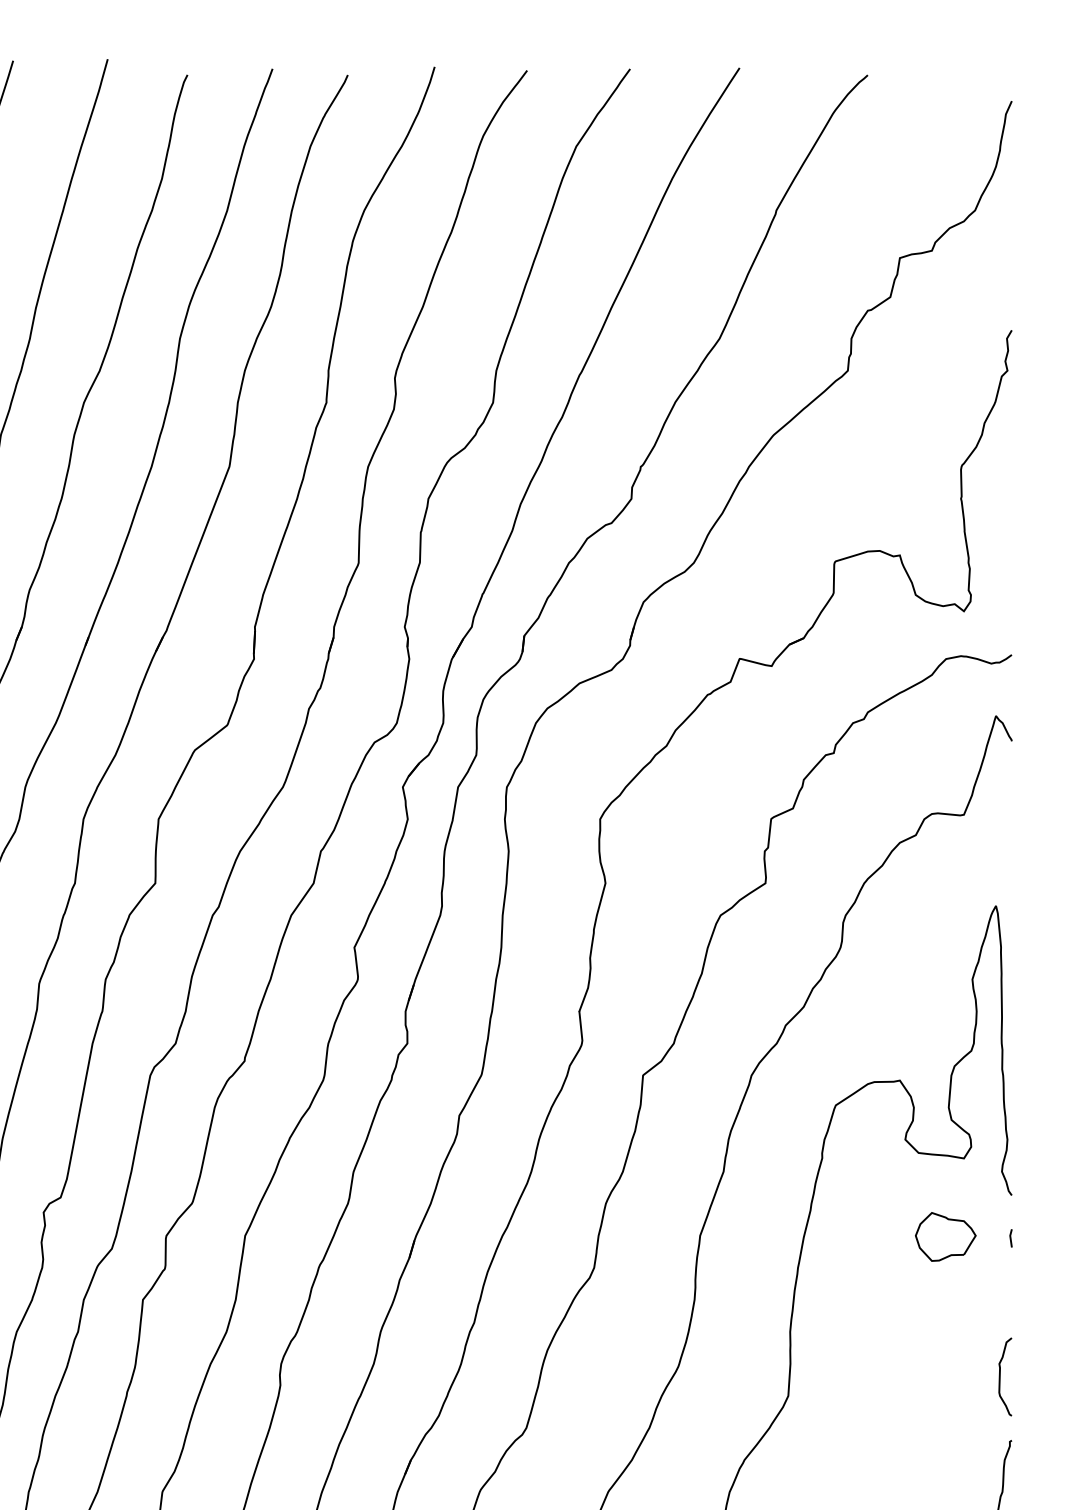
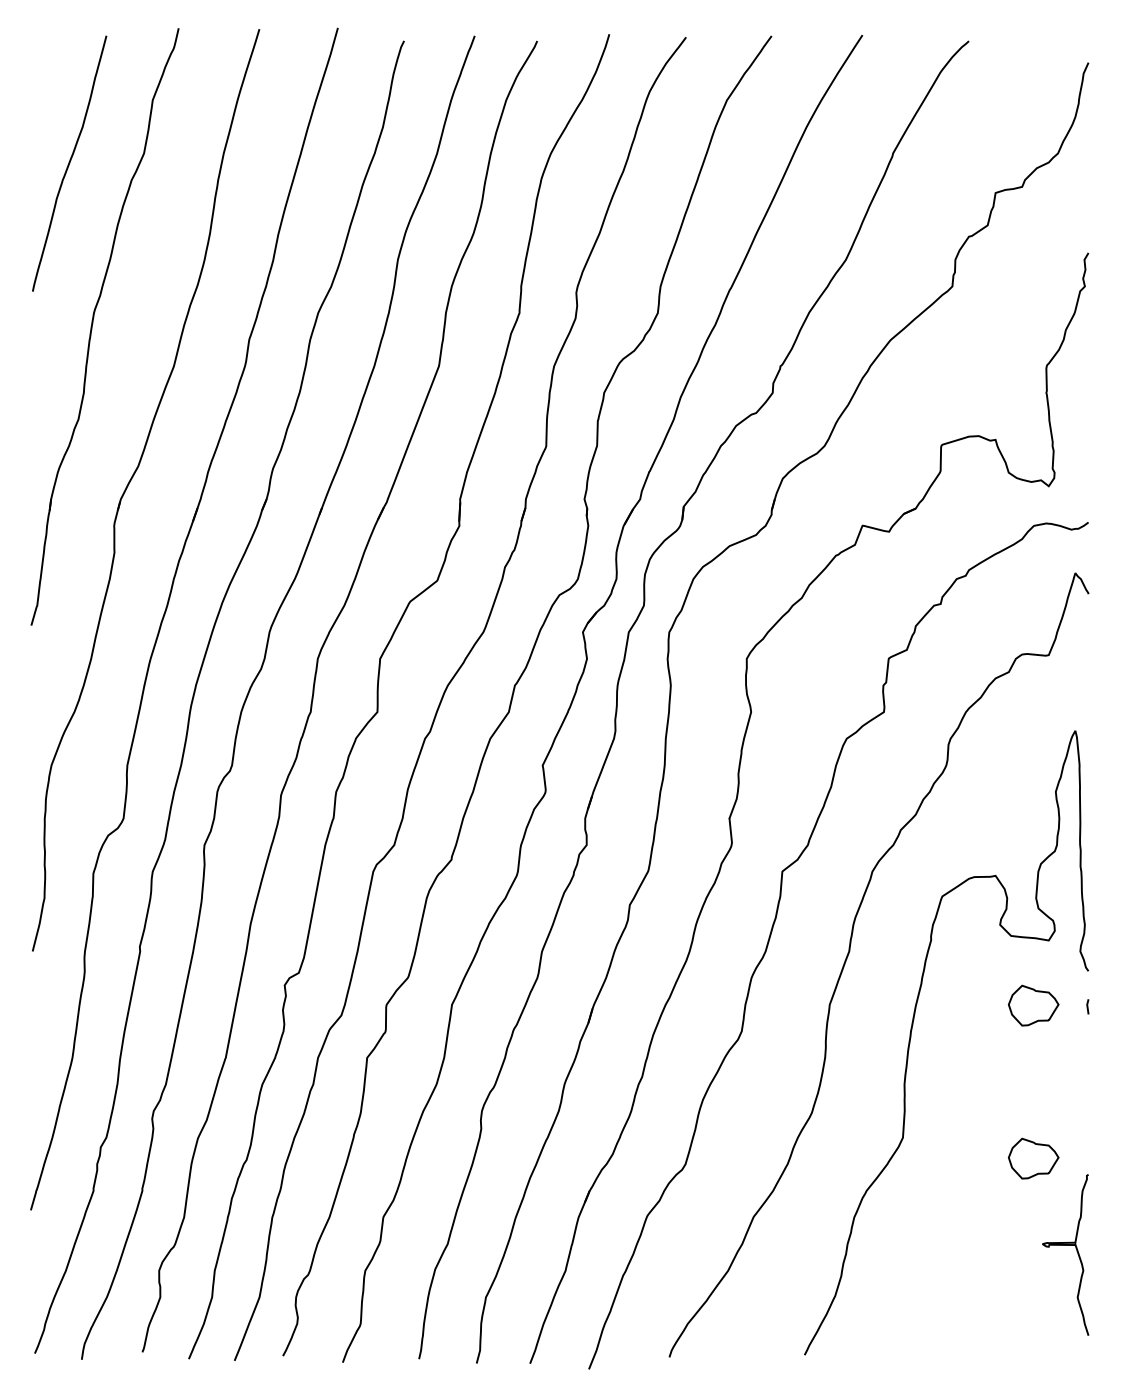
curve: (1000, 1376) -> (1079, 1121), removed
part: (945, 1421) -> (1033, 1158), added

